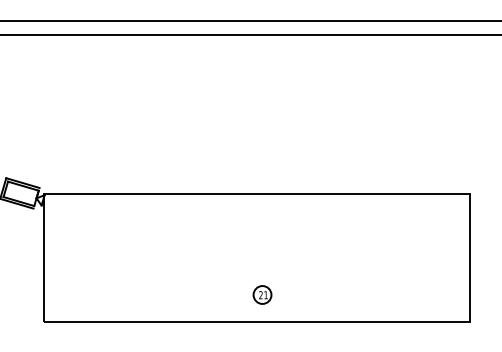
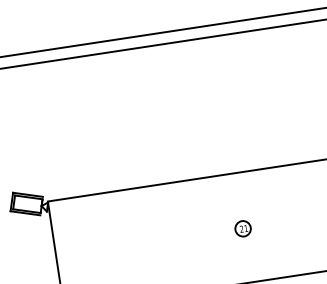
part: (262, 294) -> (243, 228), moved

